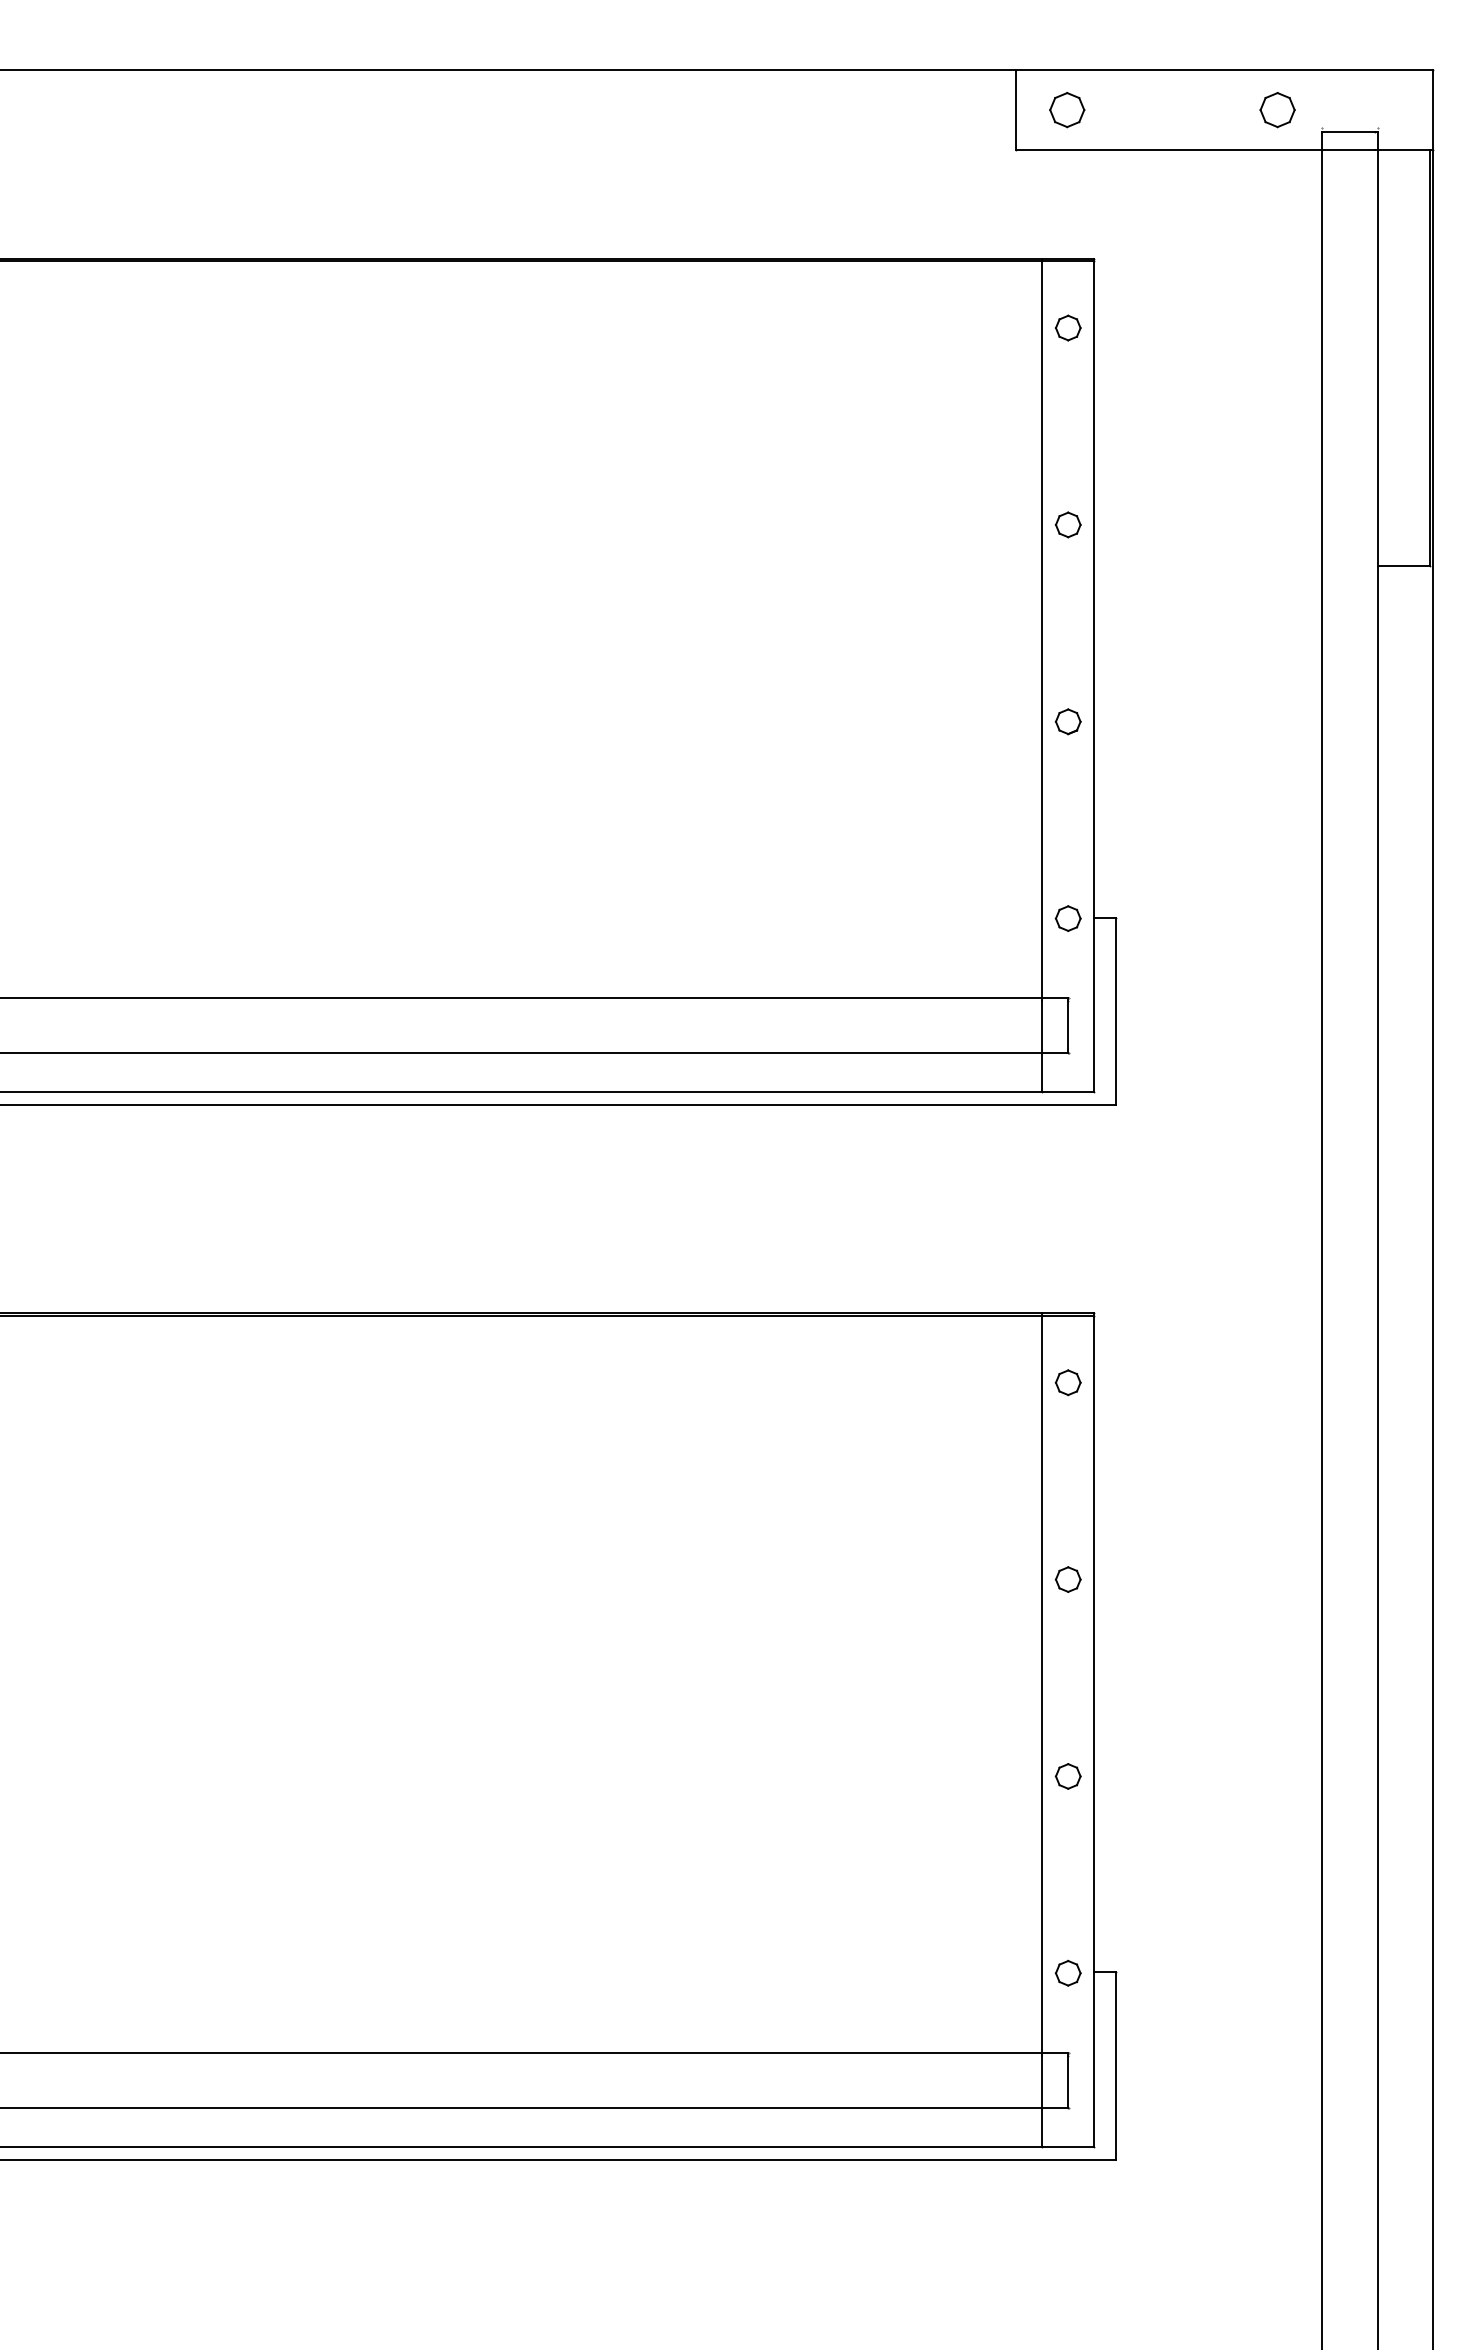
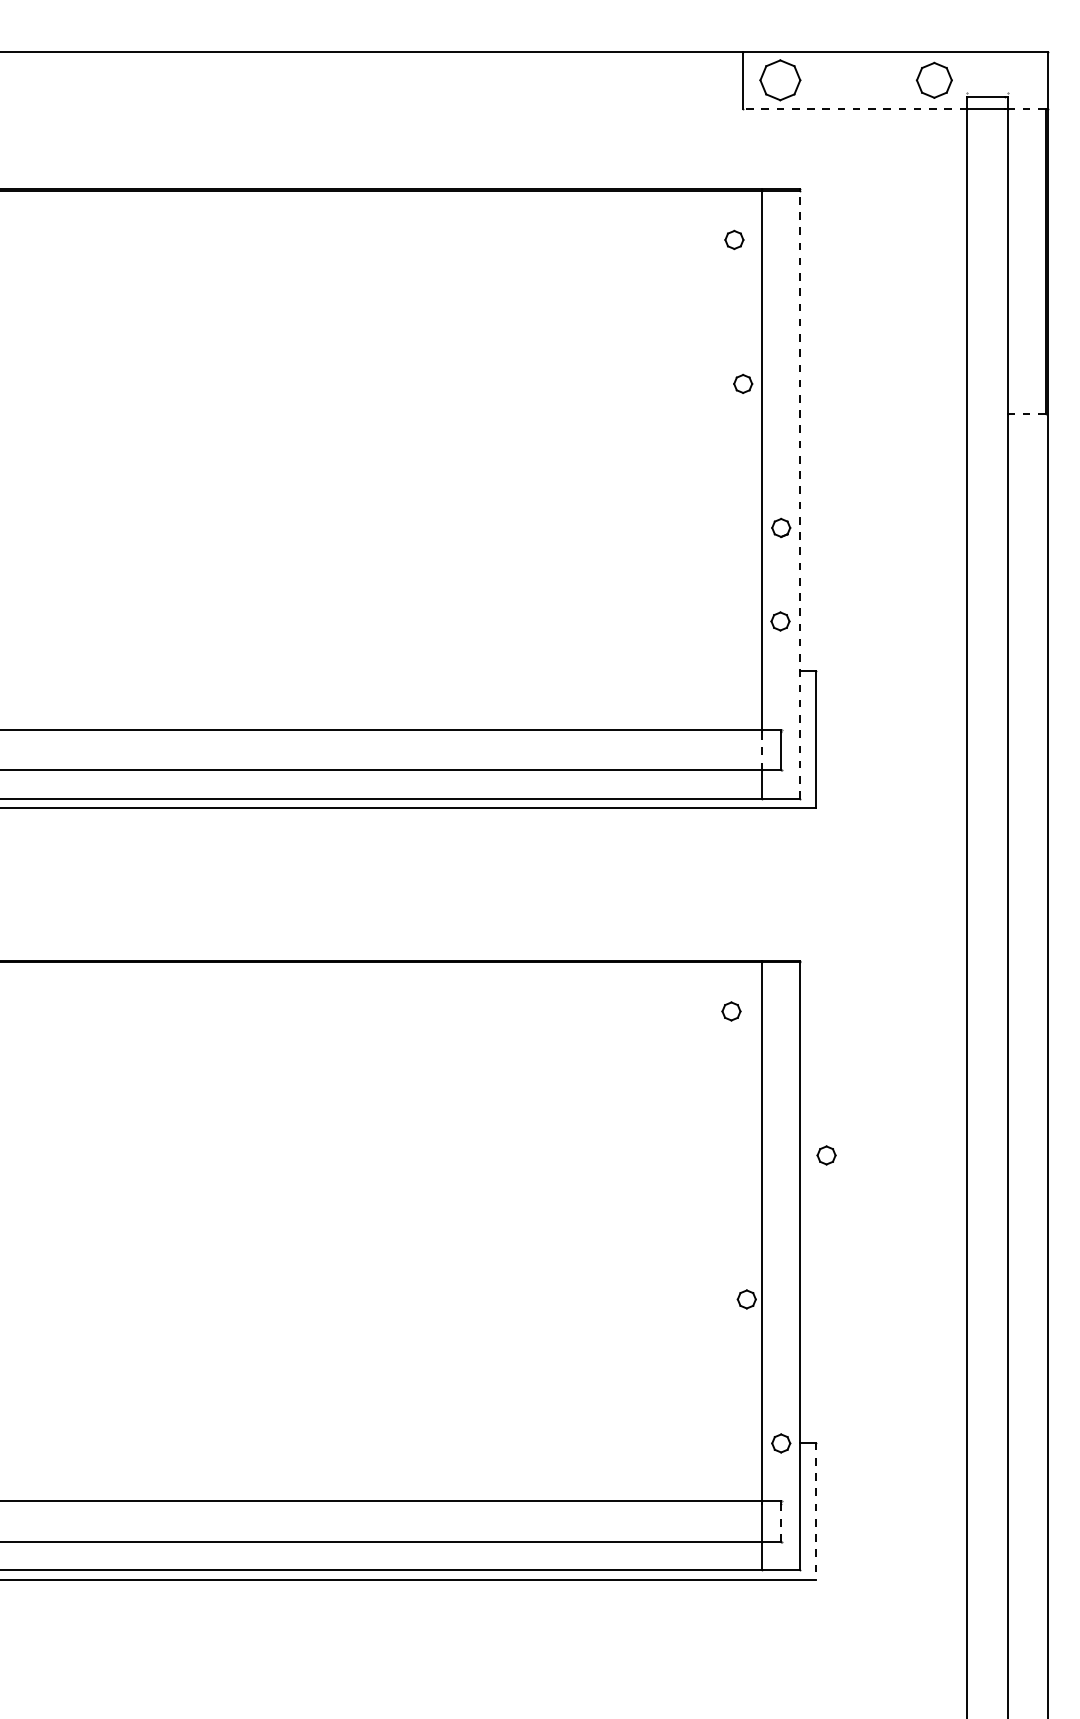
part: (1067, 110) -> (780, 80), size x1.6
part: (1277, 110) -> (934, 80), size x1.4
line: (1168, 149) -> (854, 109), solid -> dashed
line: (1403, 149) -> (1026, 109), solid -> dashed
part: (1068, 327) -> (734, 239), moved
part: (1068, 524) -> (743, 383), moved
line: (1404, 566) -> (1027, 414), solid -> dashed
line: (1094, 676) -> (800, 494), solid -> dashed
part: (1067, 918) -> (779, 621), moved
line: (1042, 1027) -> (762, 751), solid -> dashed
part: (1067, 1382) -> (730, 1011), moved
part: (1067, 1579) -> (826, 1155), moved
part: (1067, 1776) -> (746, 1299), moved
line: (1115, 2066) -> (815, 1511), solid -> dashed
line: (1068, 2081) -> (781, 1522), solid -> dashed

